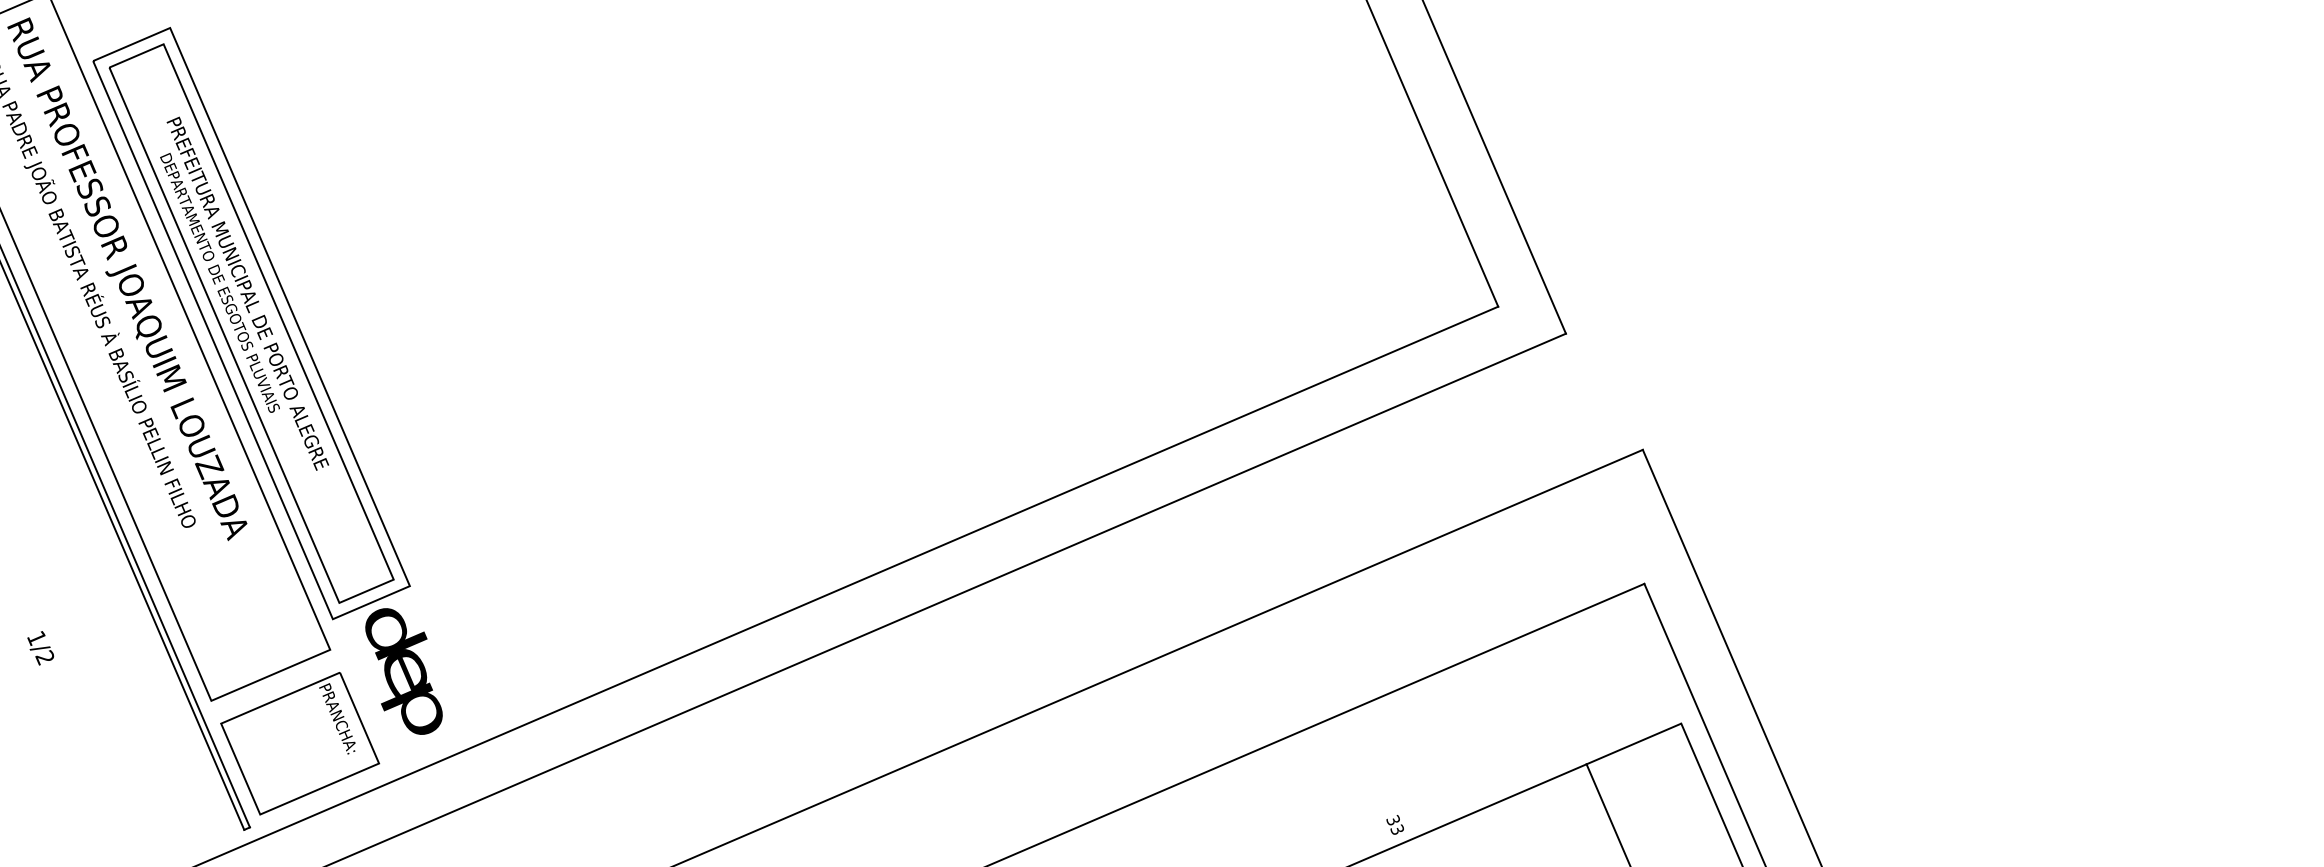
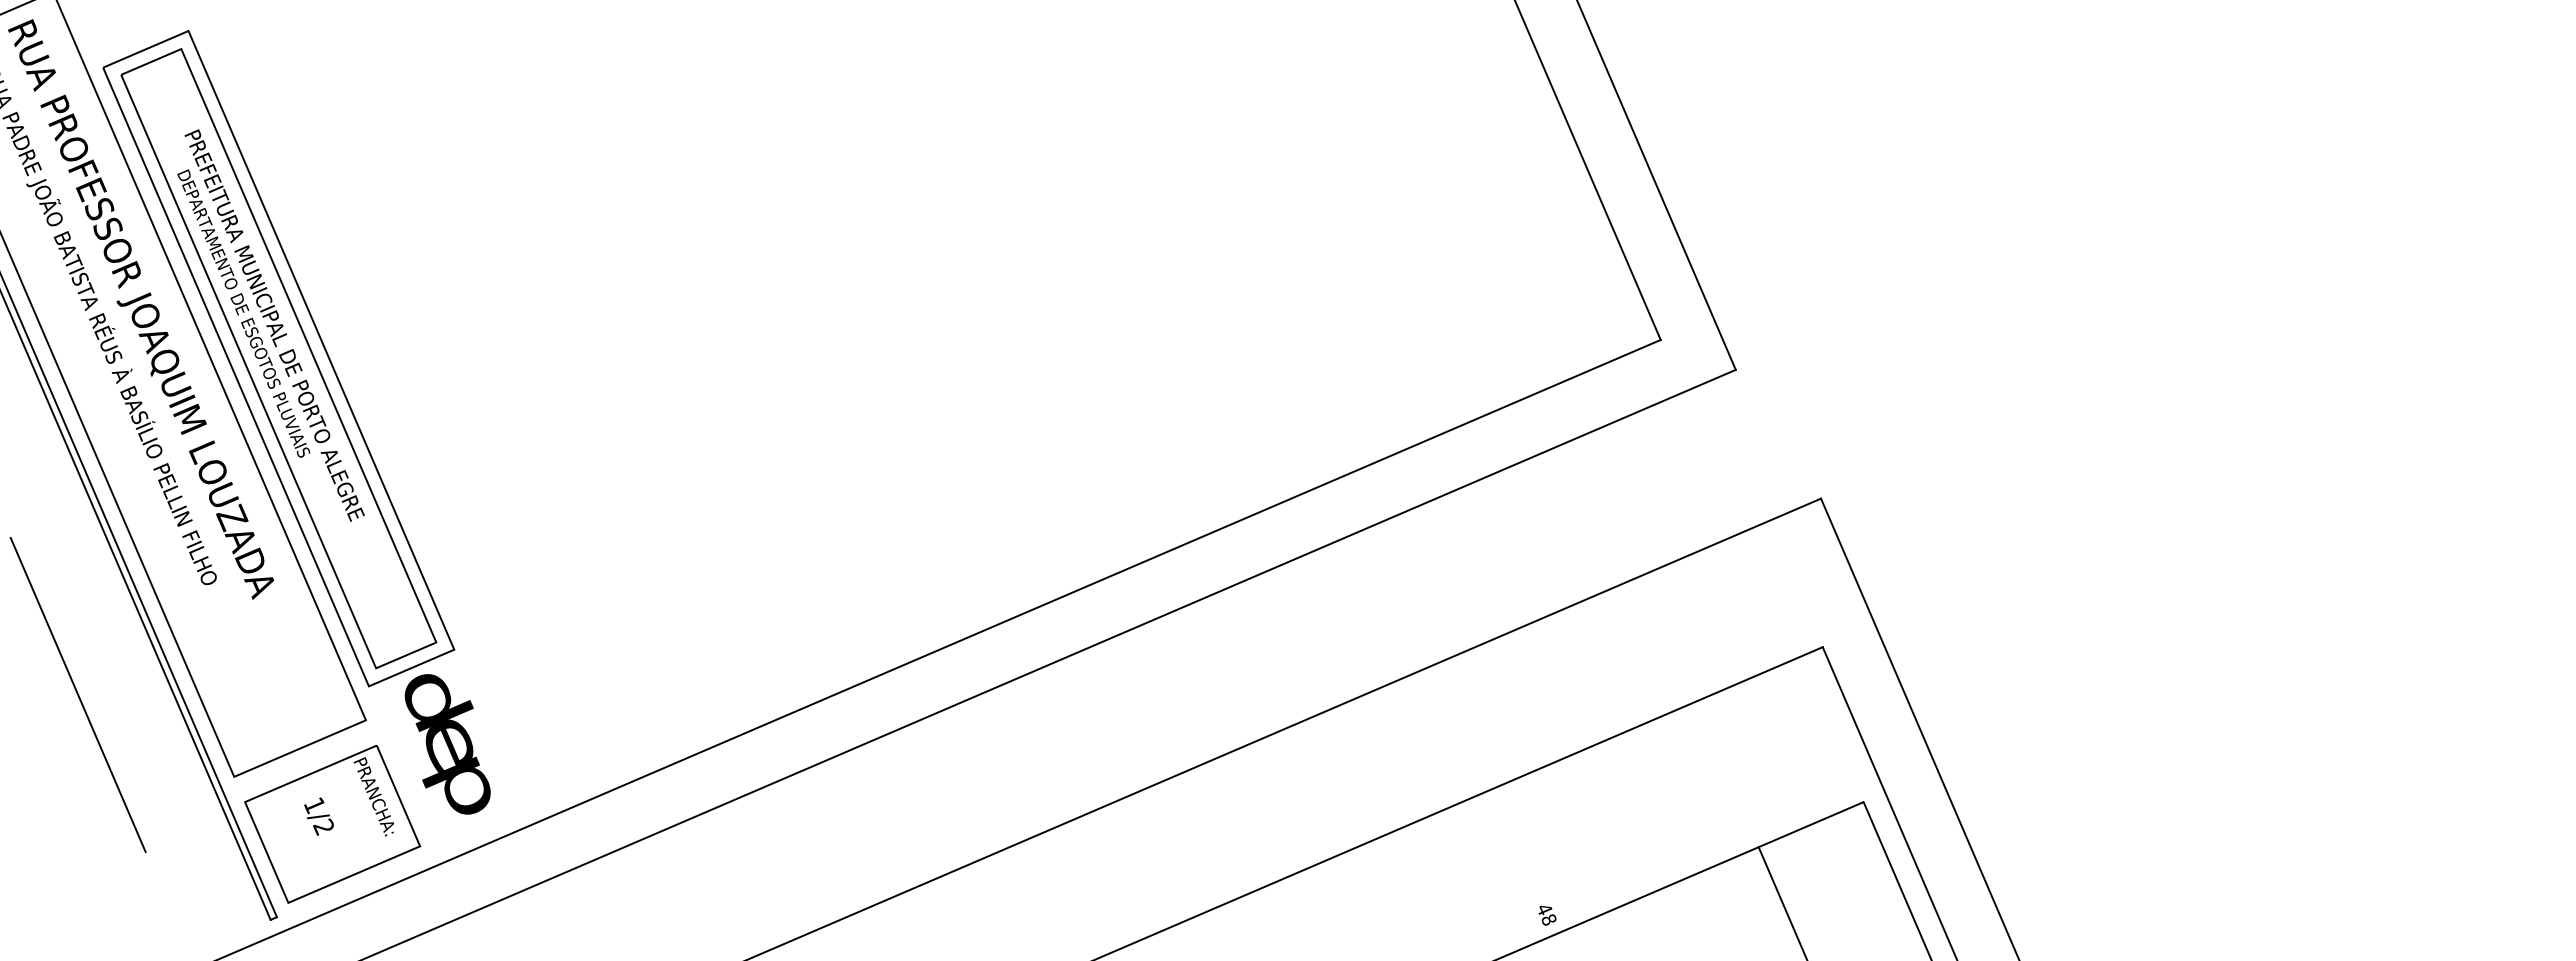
line: (70, 626) -> (77, 694), added
text: (40, 648) -> (318, 816), moved
text: (1395, 825) -> (1546, 914), 33 -> 48

